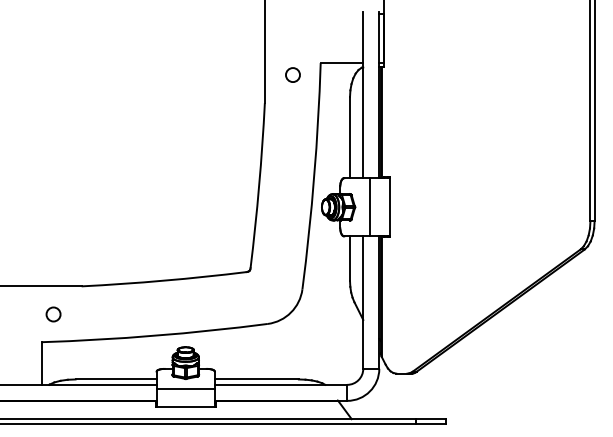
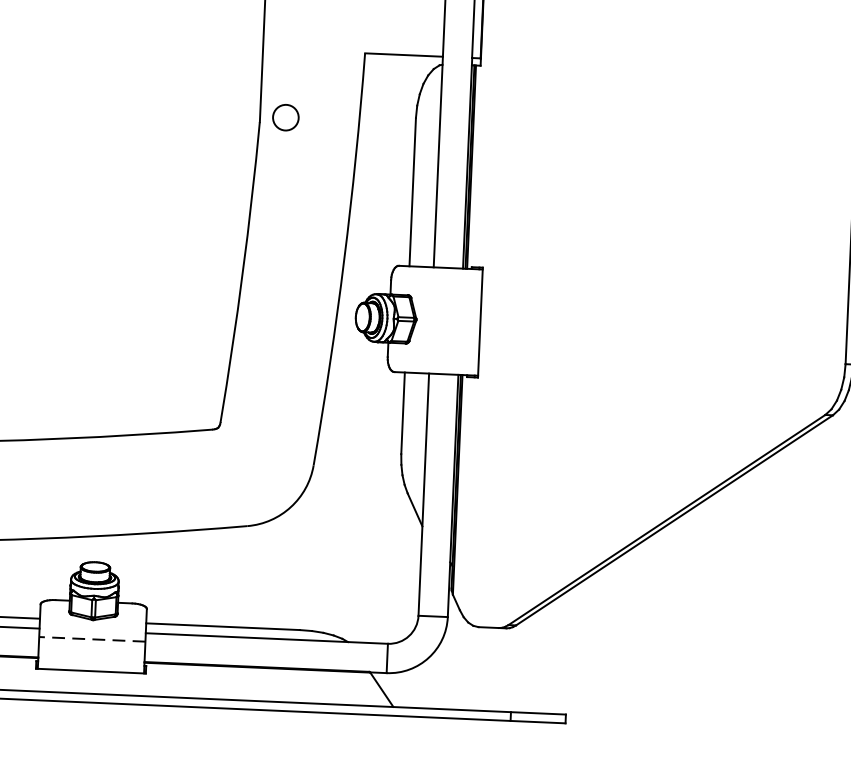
circle: (292, 74) -> (285, 116), moved
line: (370, 207) -> (444, 321), removed
line: (185, 389) -> (91, 639), solid -> dashed

